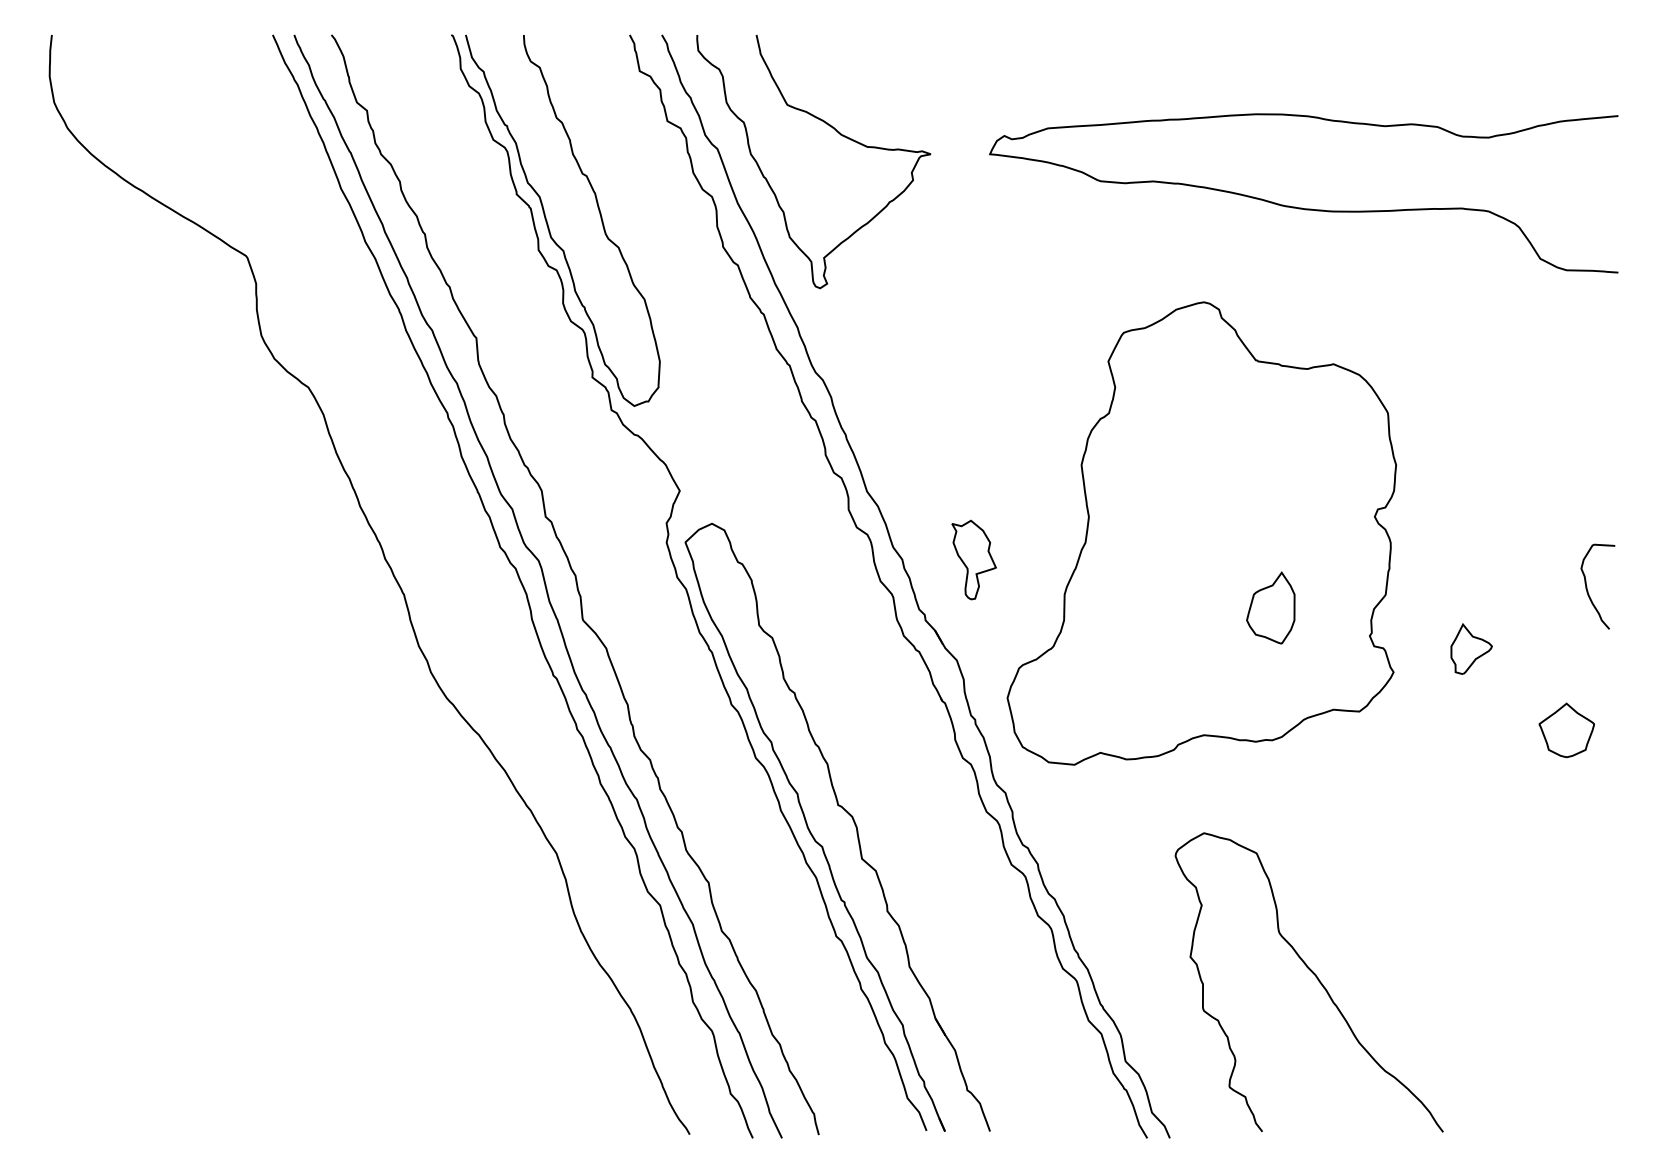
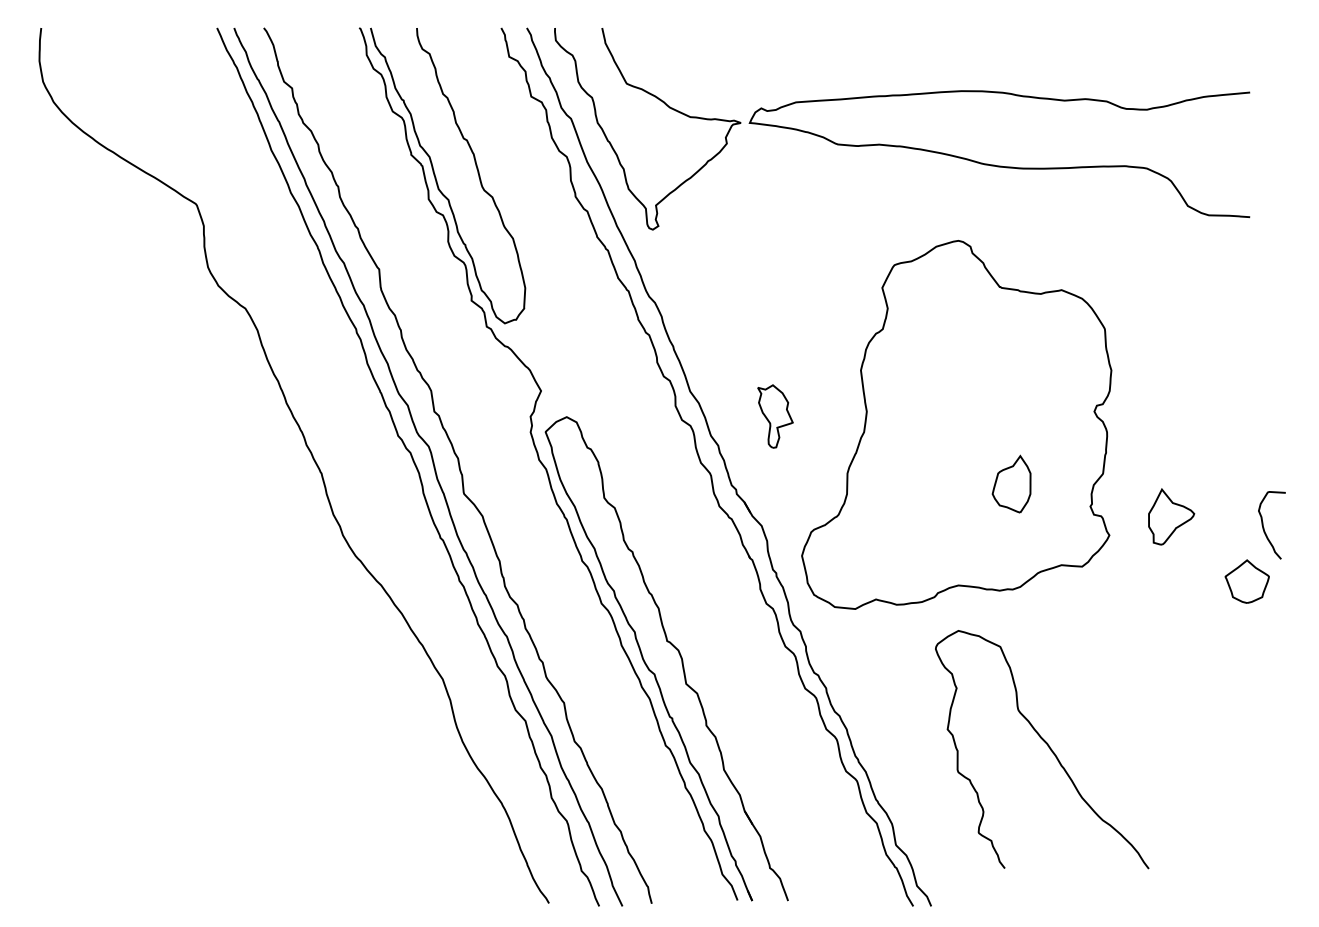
curve: (1302, 207) -> (998, 165), moved
part: (973, 559) -> (774, 416), moved
curve: (1587, 586) -> (1263, 525), moved
part: (1471, 648) -> (1171, 516), size x1.4
curve: (1316, 978) -> (1047, 746), moved

